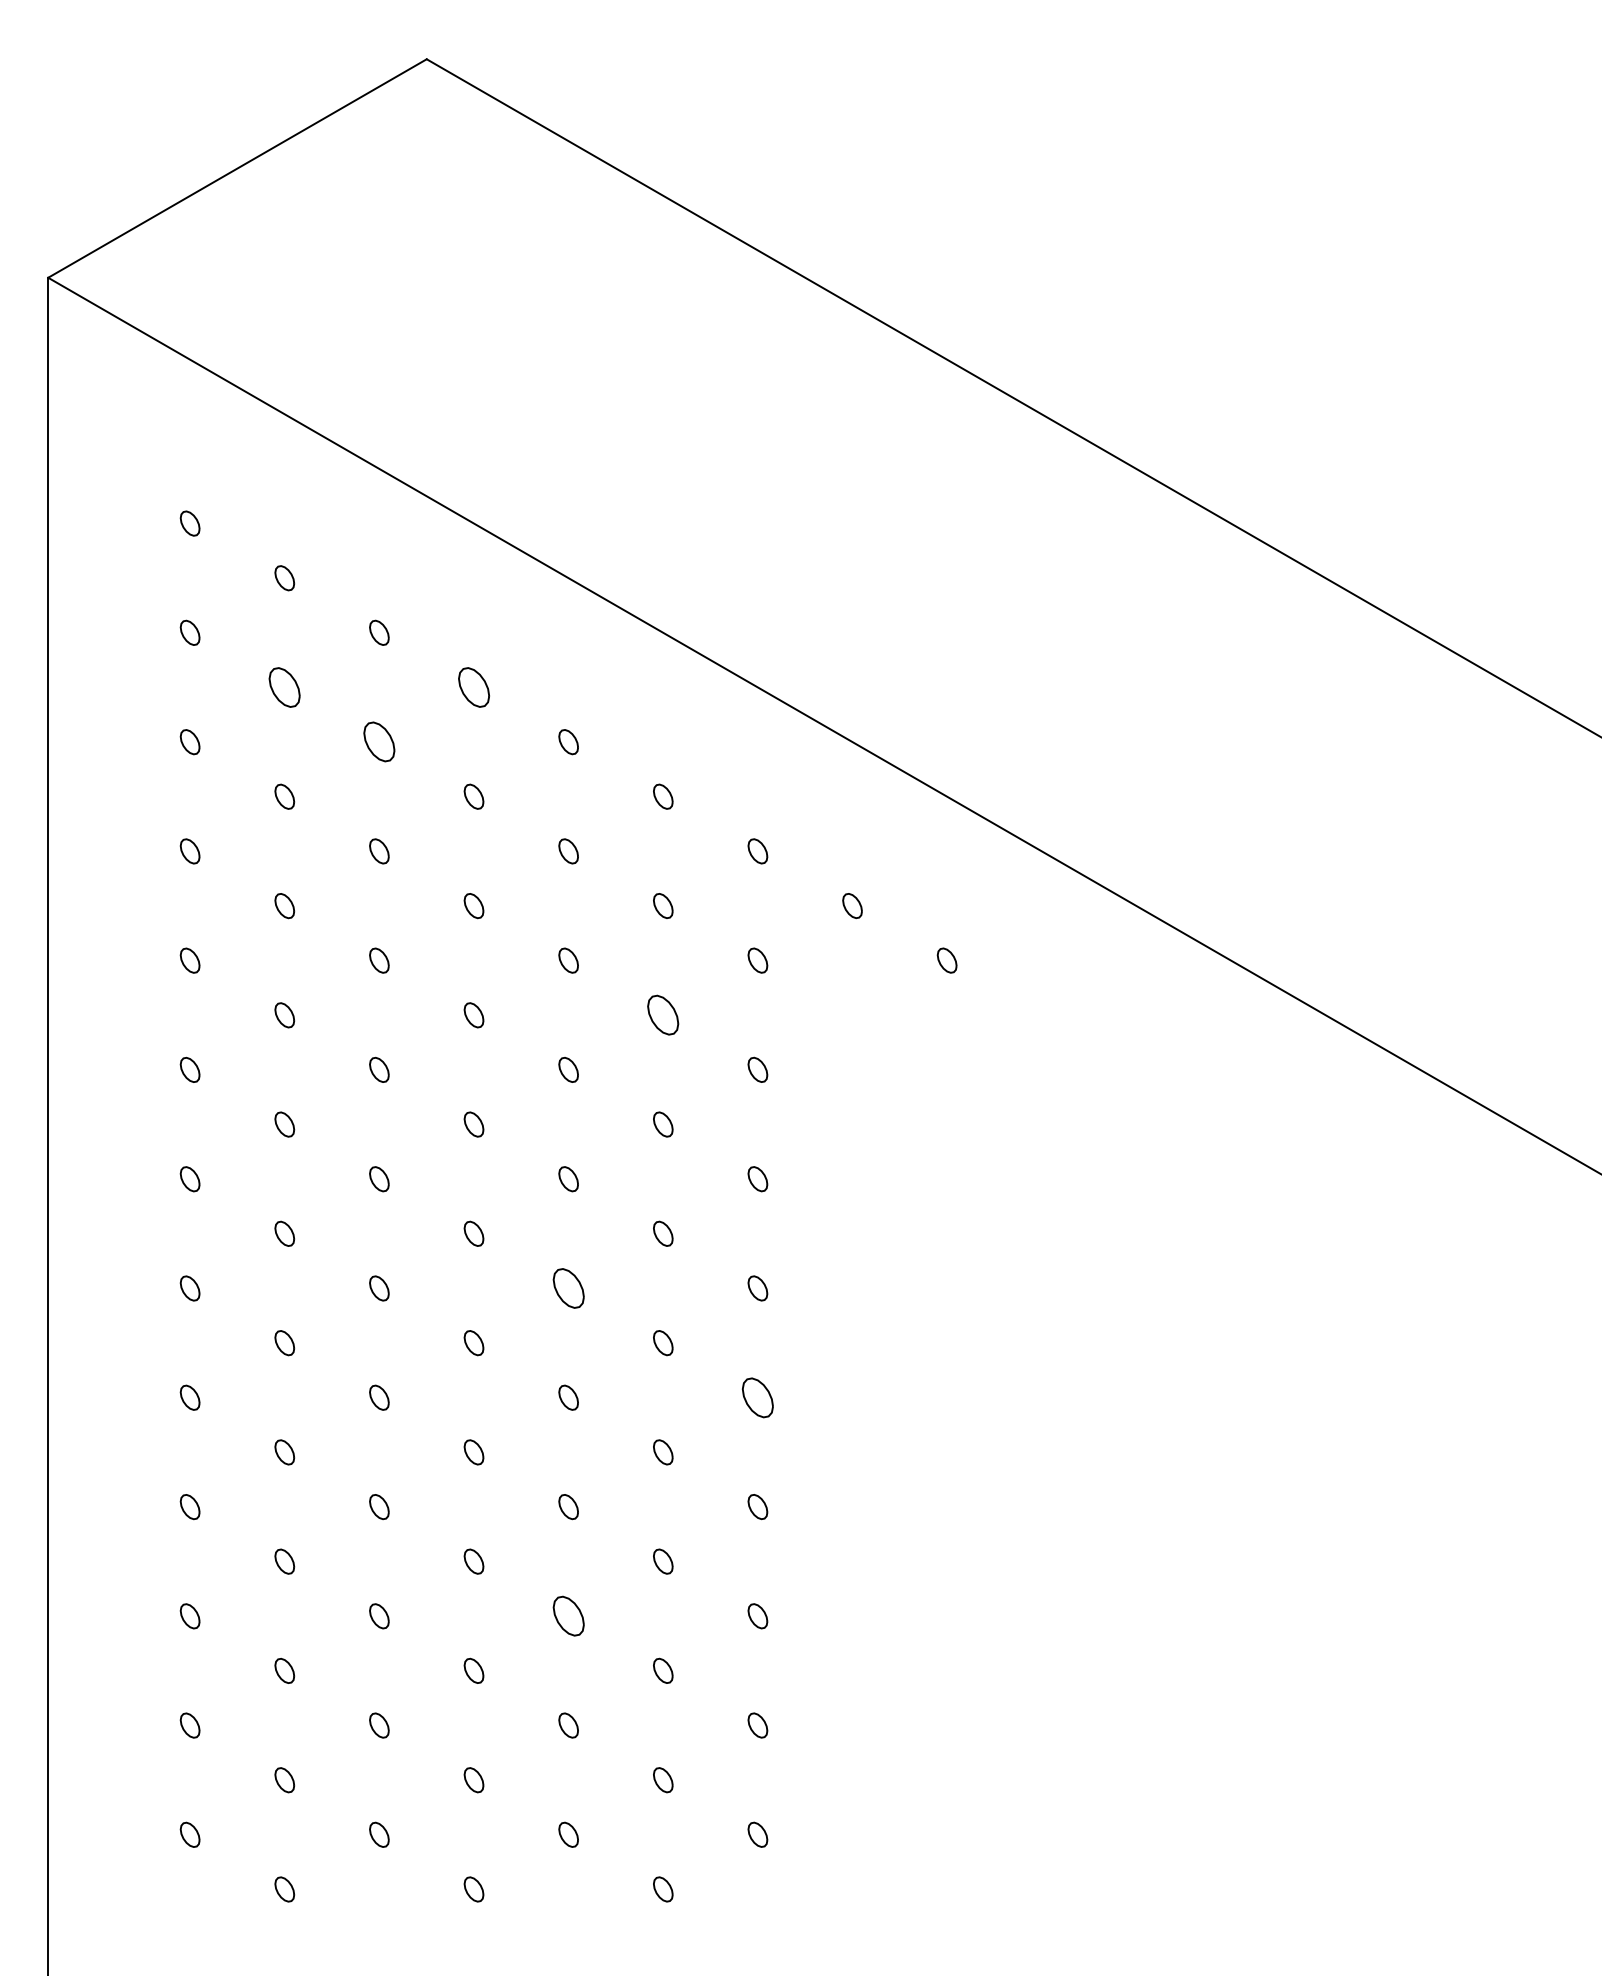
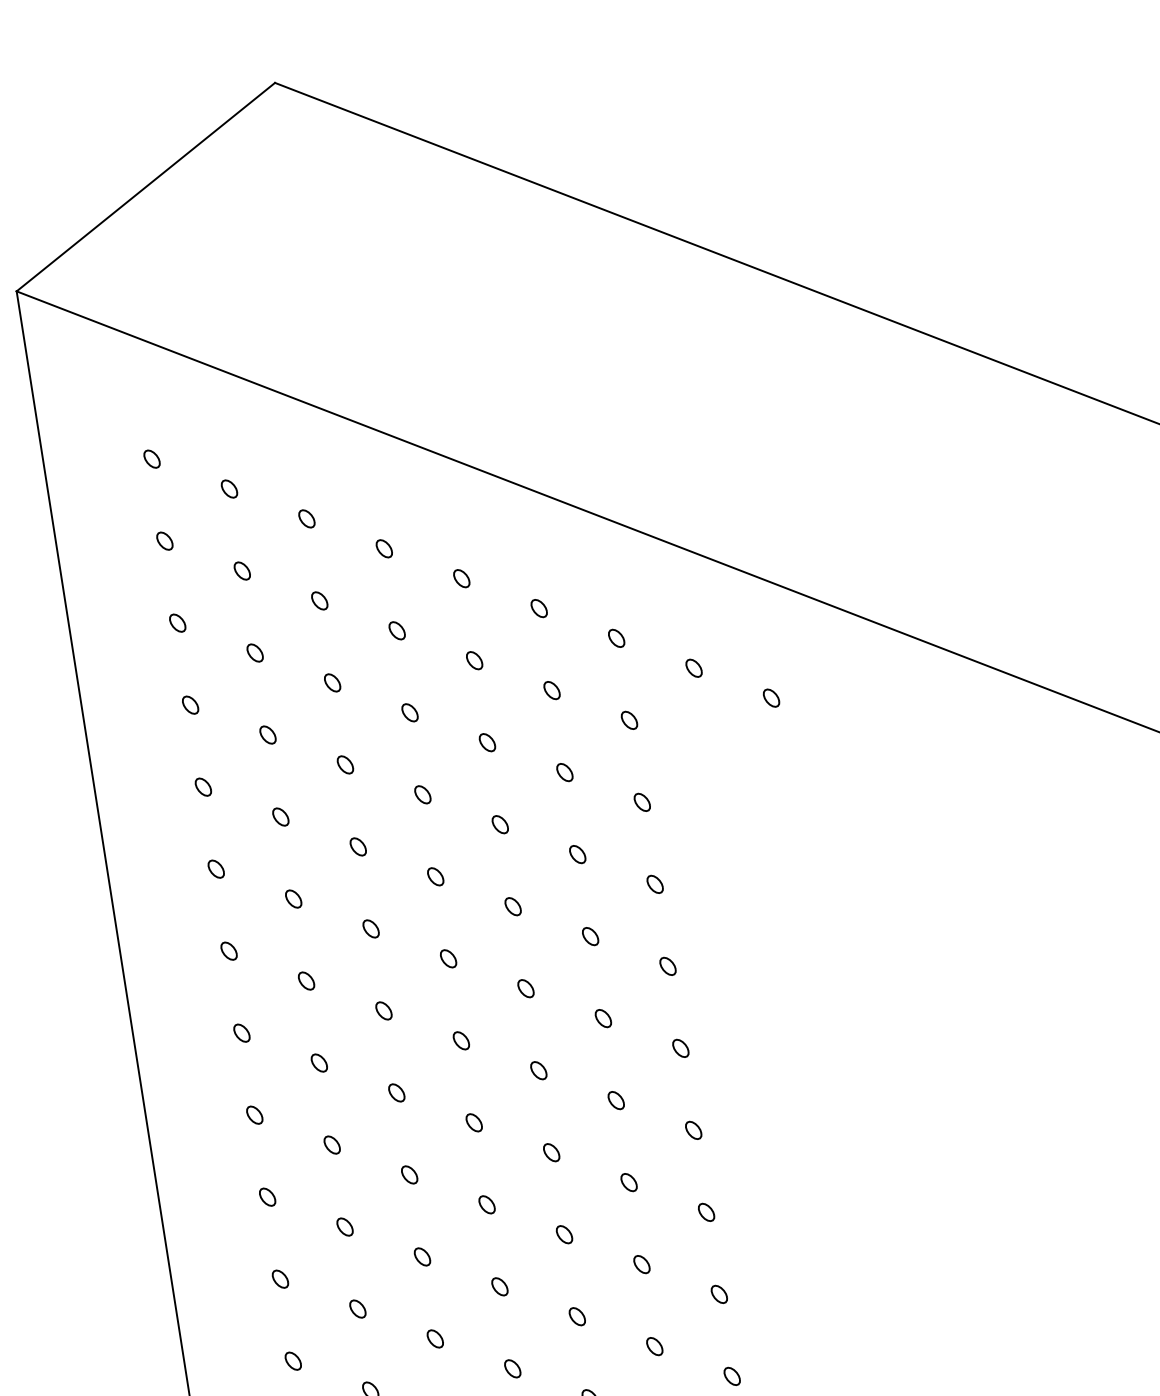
part: (284, 687) -> (242, 571), size x0.62
part: (473, 687) -> (383, 548), size x0.62
part: (379, 742) -> (319, 601), size x0.62
part: (663, 1015) -> (565, 772), size x0.62
part: (568, 1288) -> (525, 988), size x0.62
part: (757, 1397) -> (680, 1048), size x0.62
part: (568, 1616) -> (564, 1234), size x0.62

